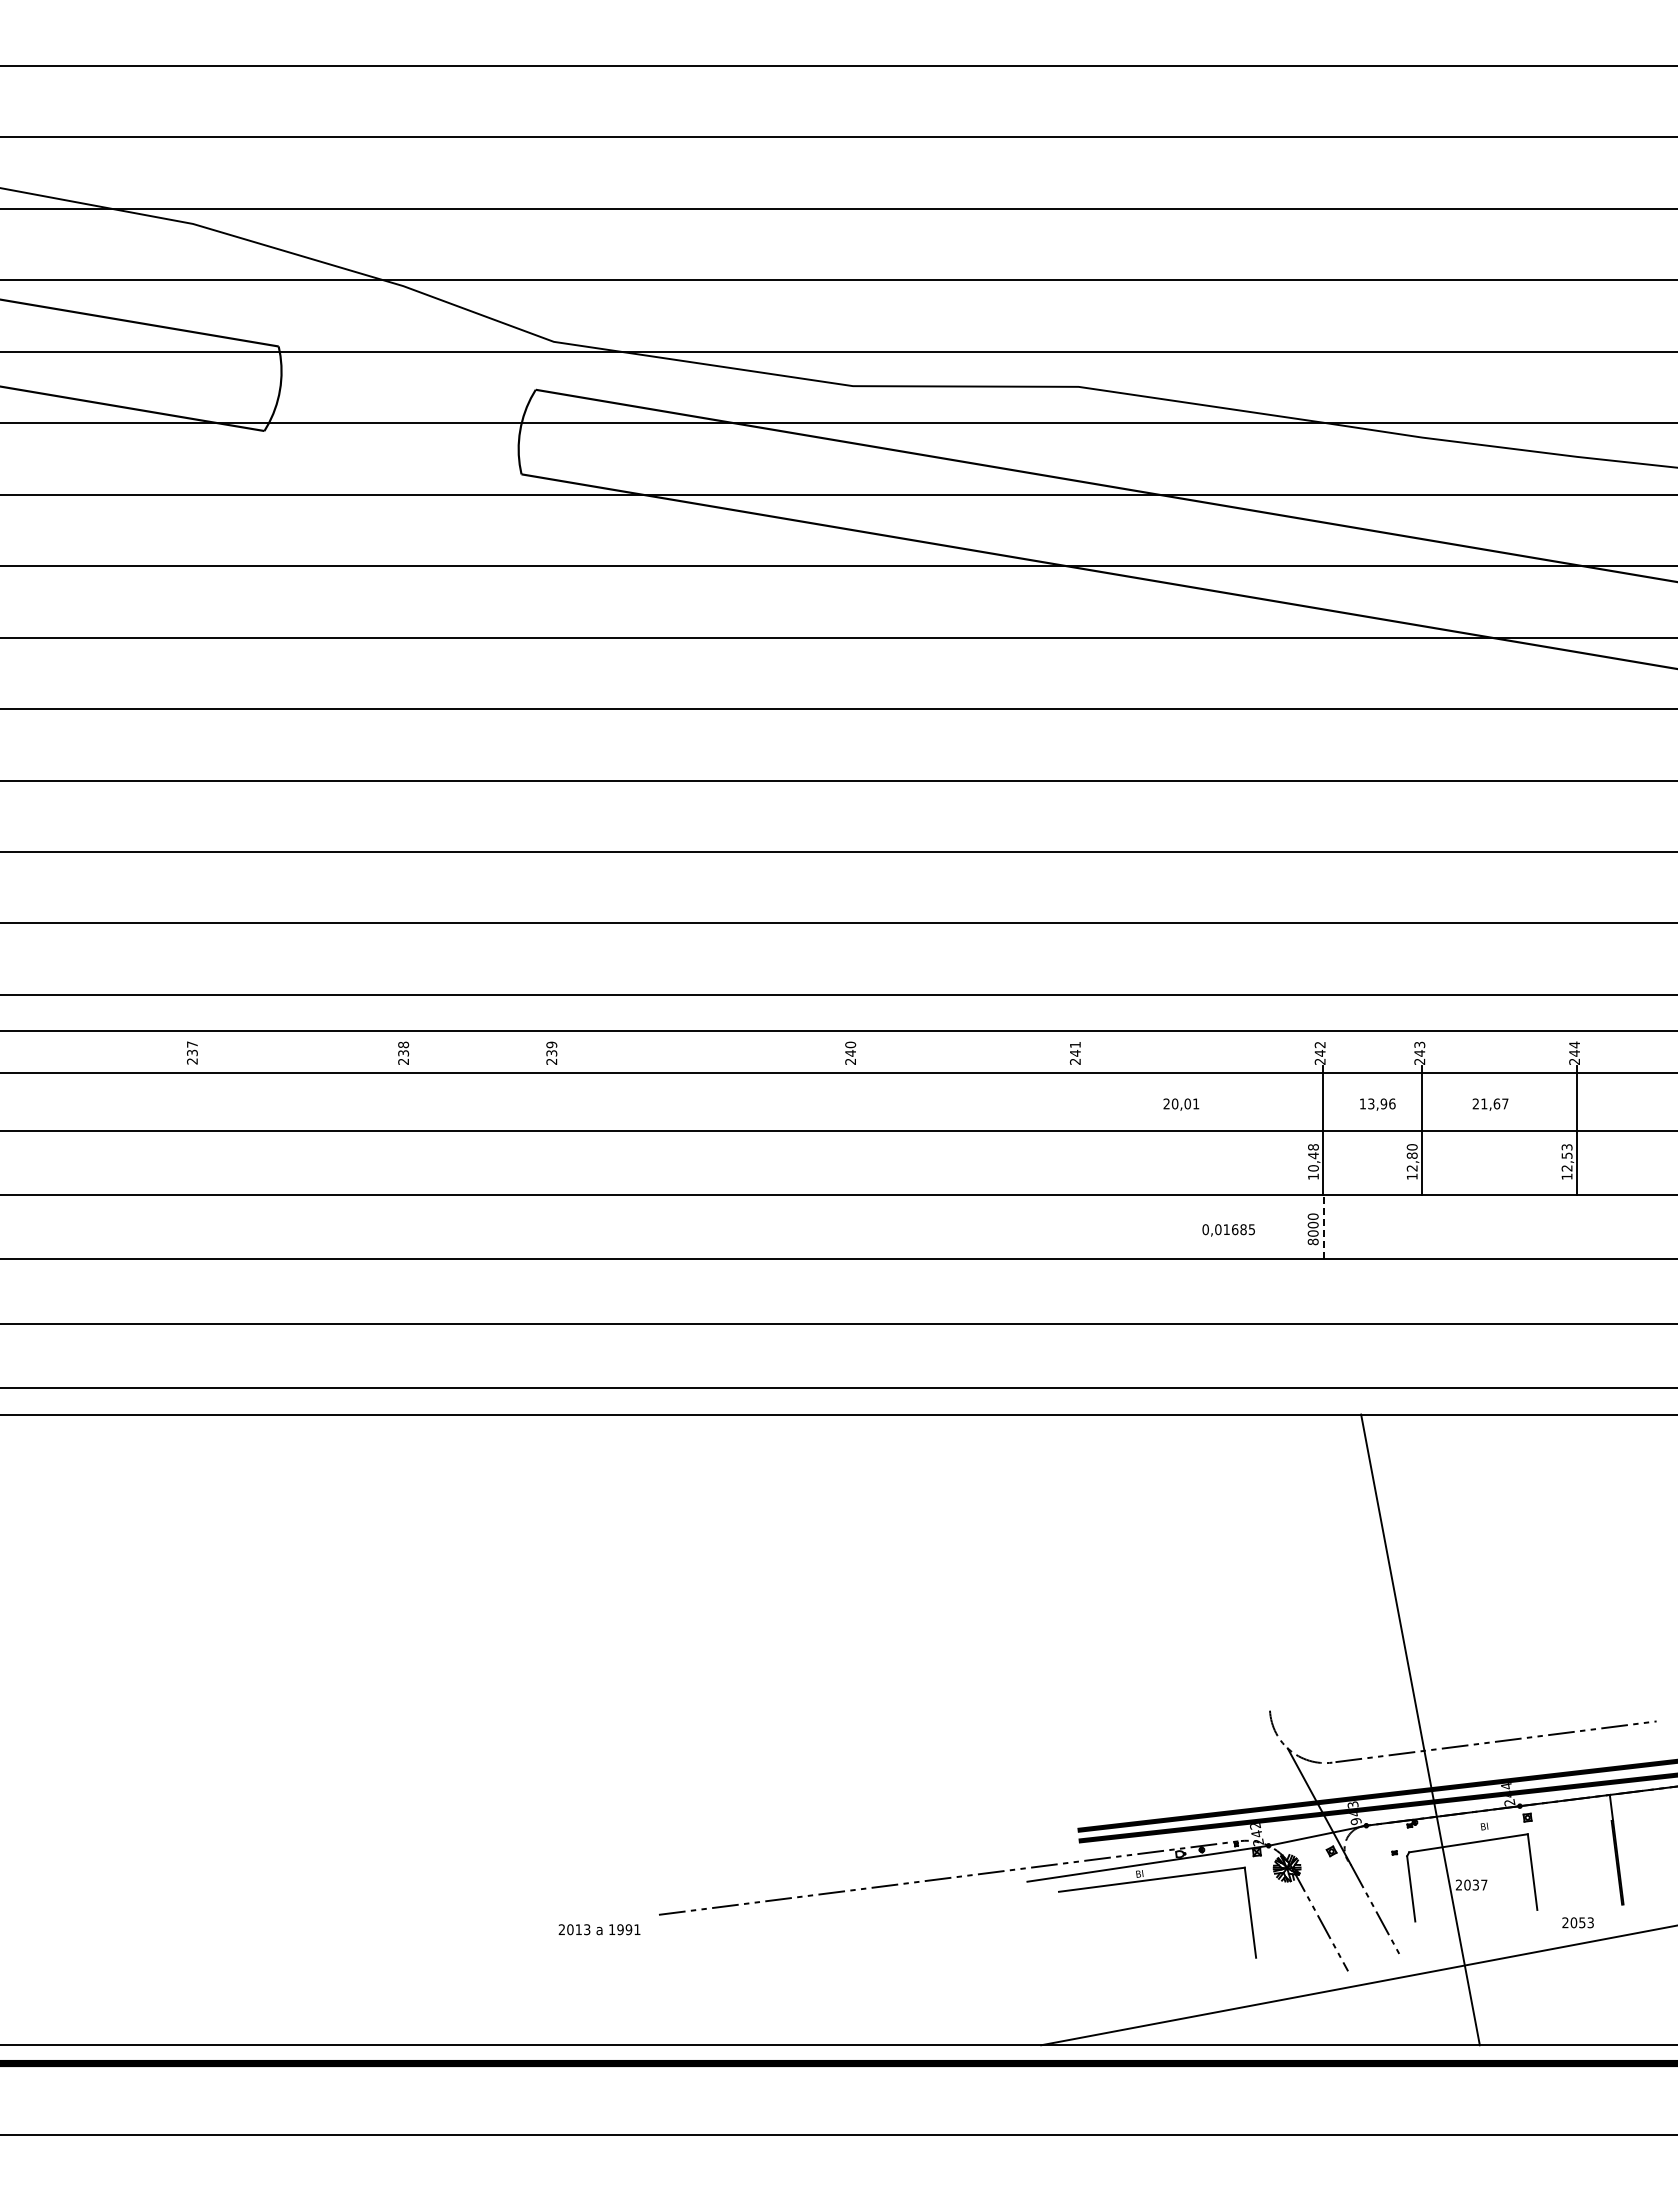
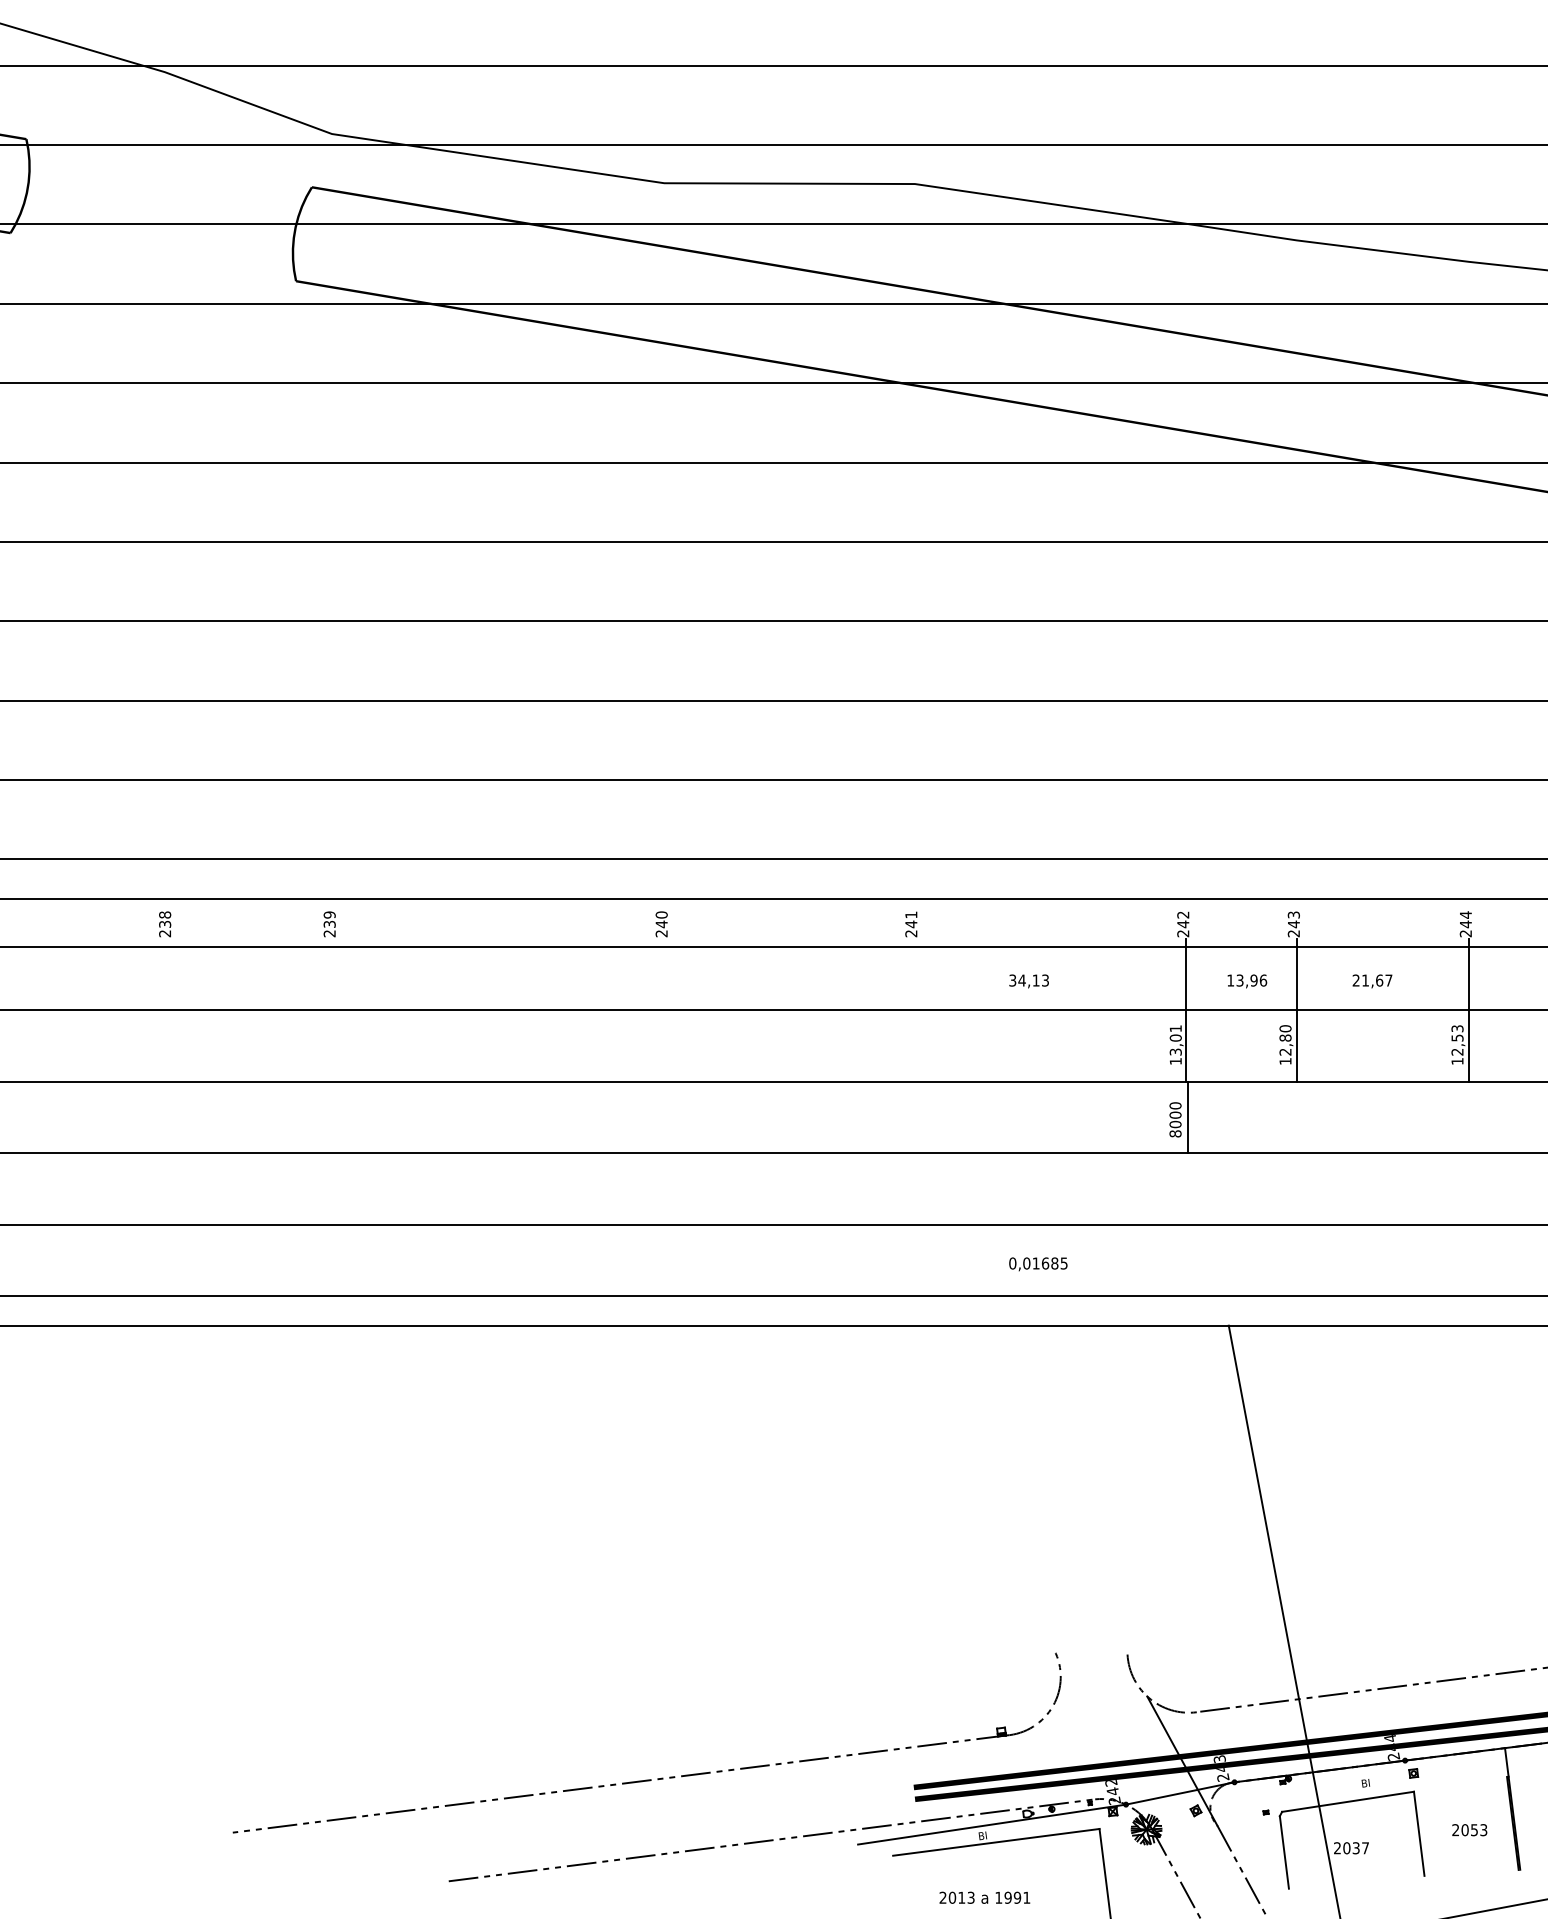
text: (1181, 1103) -> (1029, 980), 20,01 -> 34,13
text: (1313, 1157) -> (1175, 1040), 10,48 -> 13,01
line: (1324, 1226) -> (1188, 1116), dashed -> solid
text: (1228, 1230) -> (1038, 1264), moved
text: (1356, 1821) -> (1223, 1777), 943 -> 243
part: (840, 1822) -> (650, 1778), added
text: (1577, 1922) -> (1469, 1829), moved
text: (599, 1929) -> (984, 1897), moved

